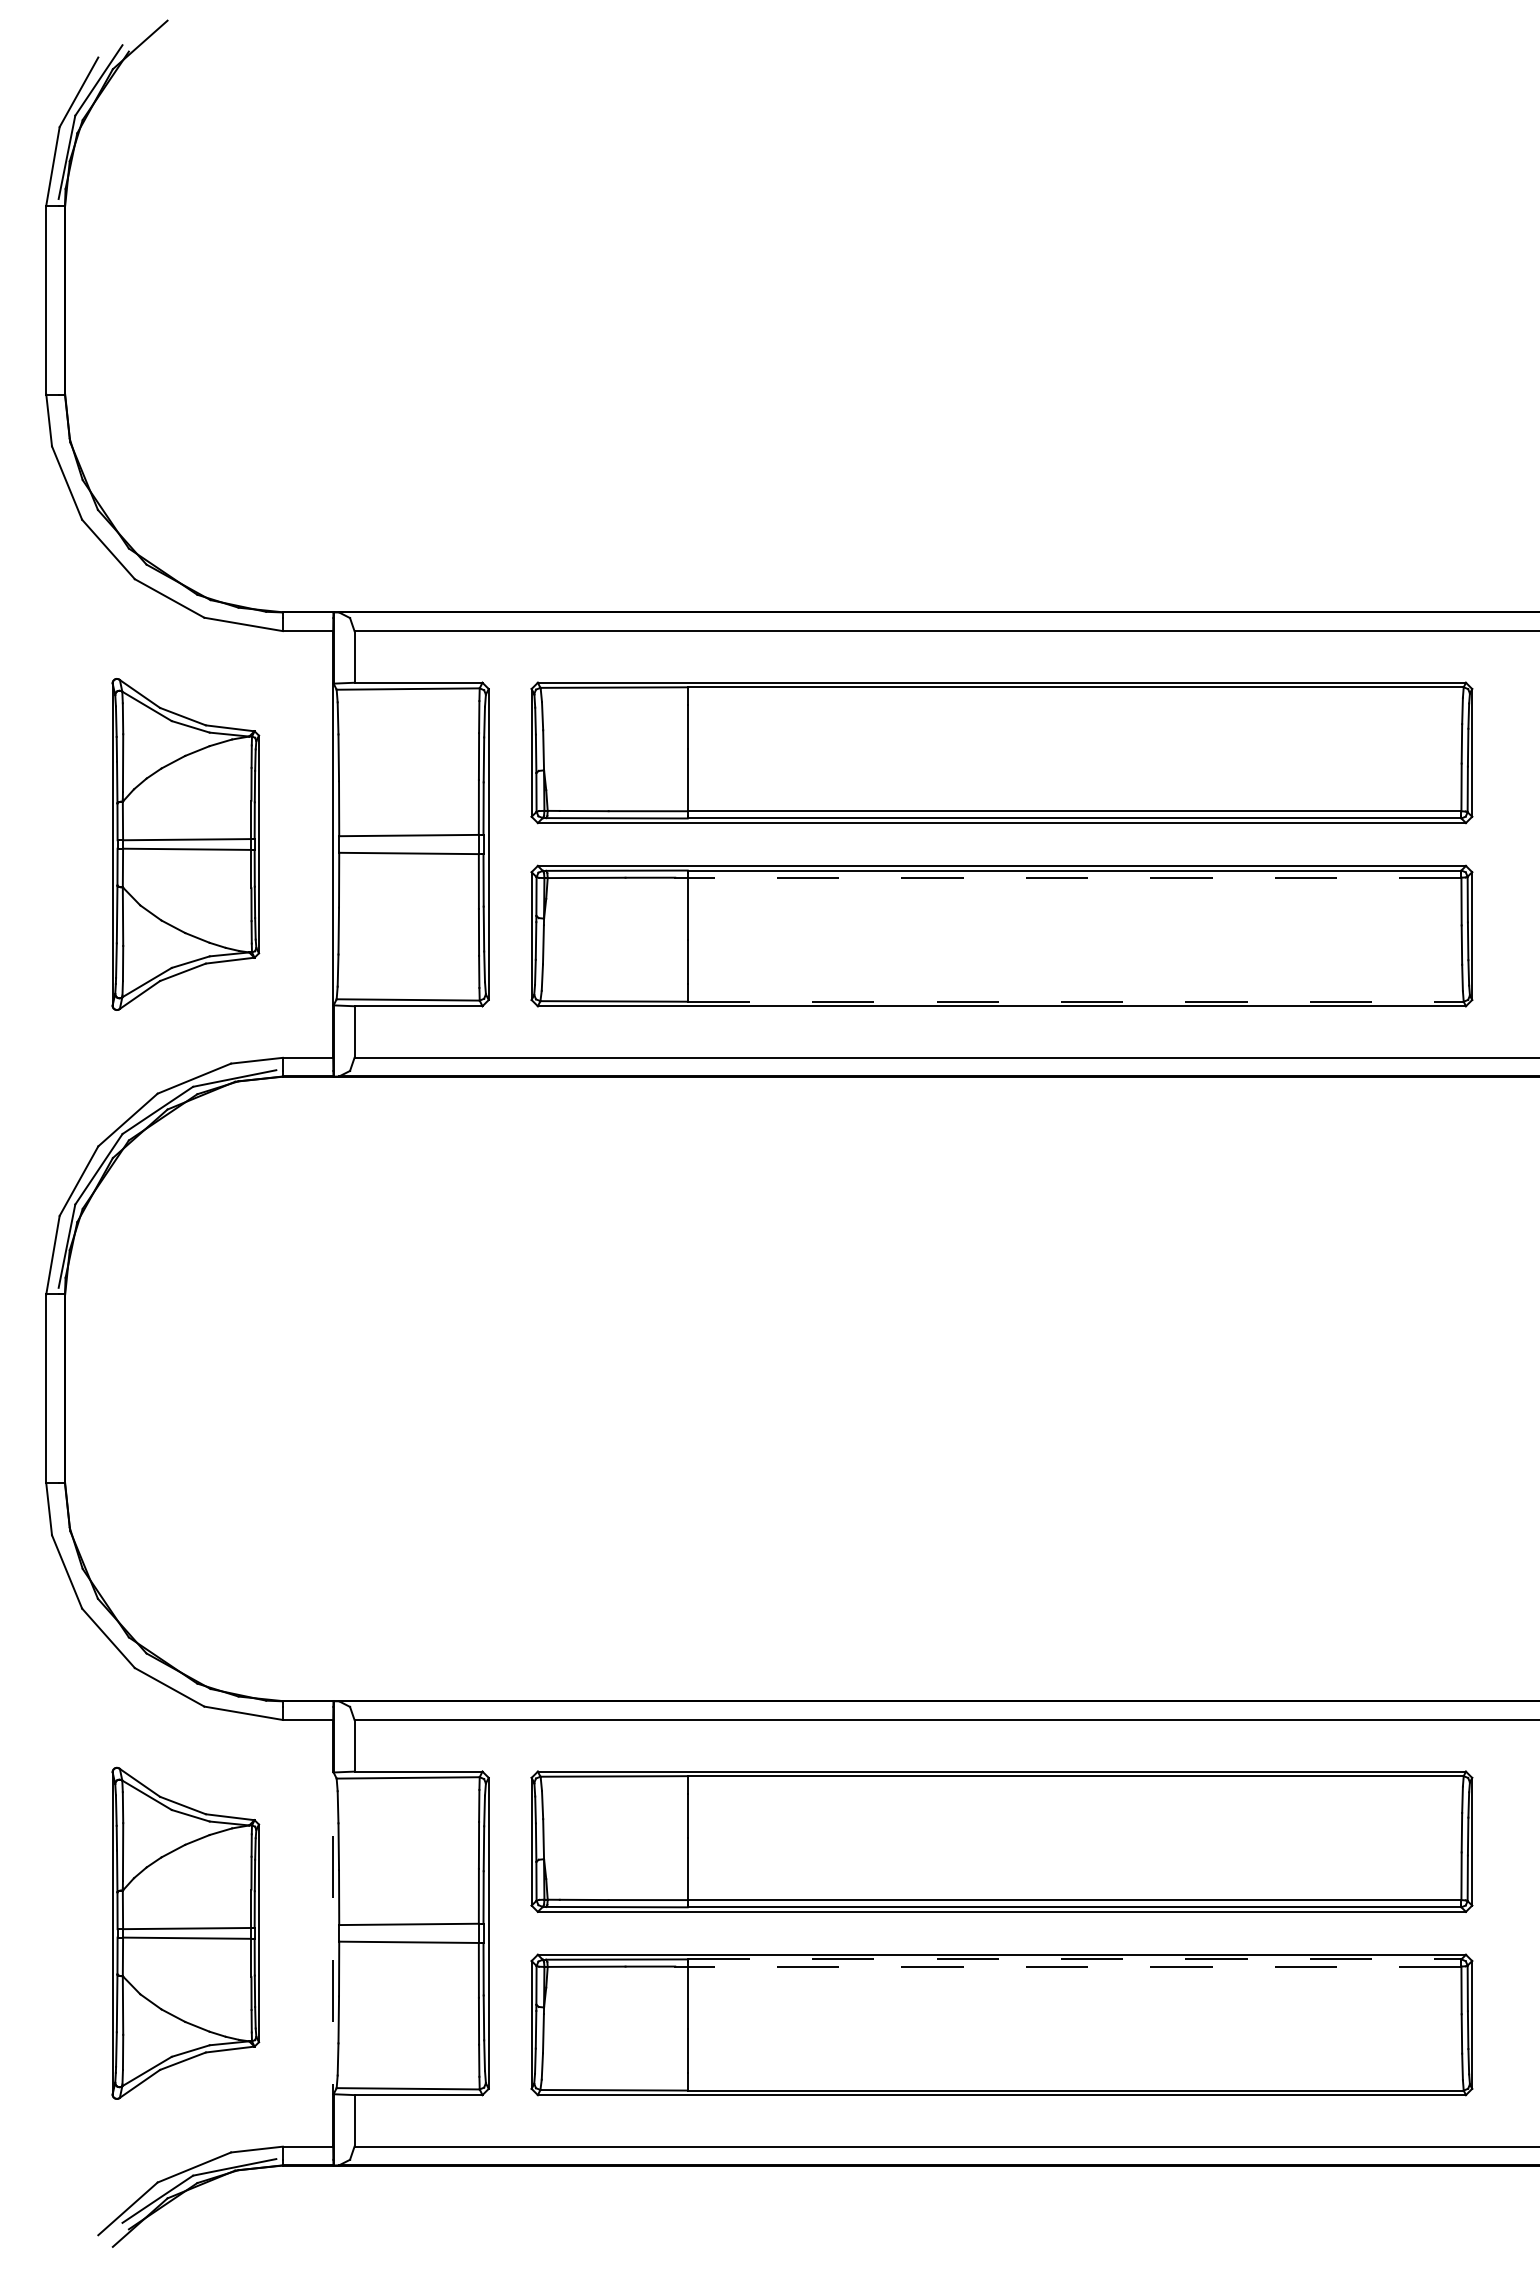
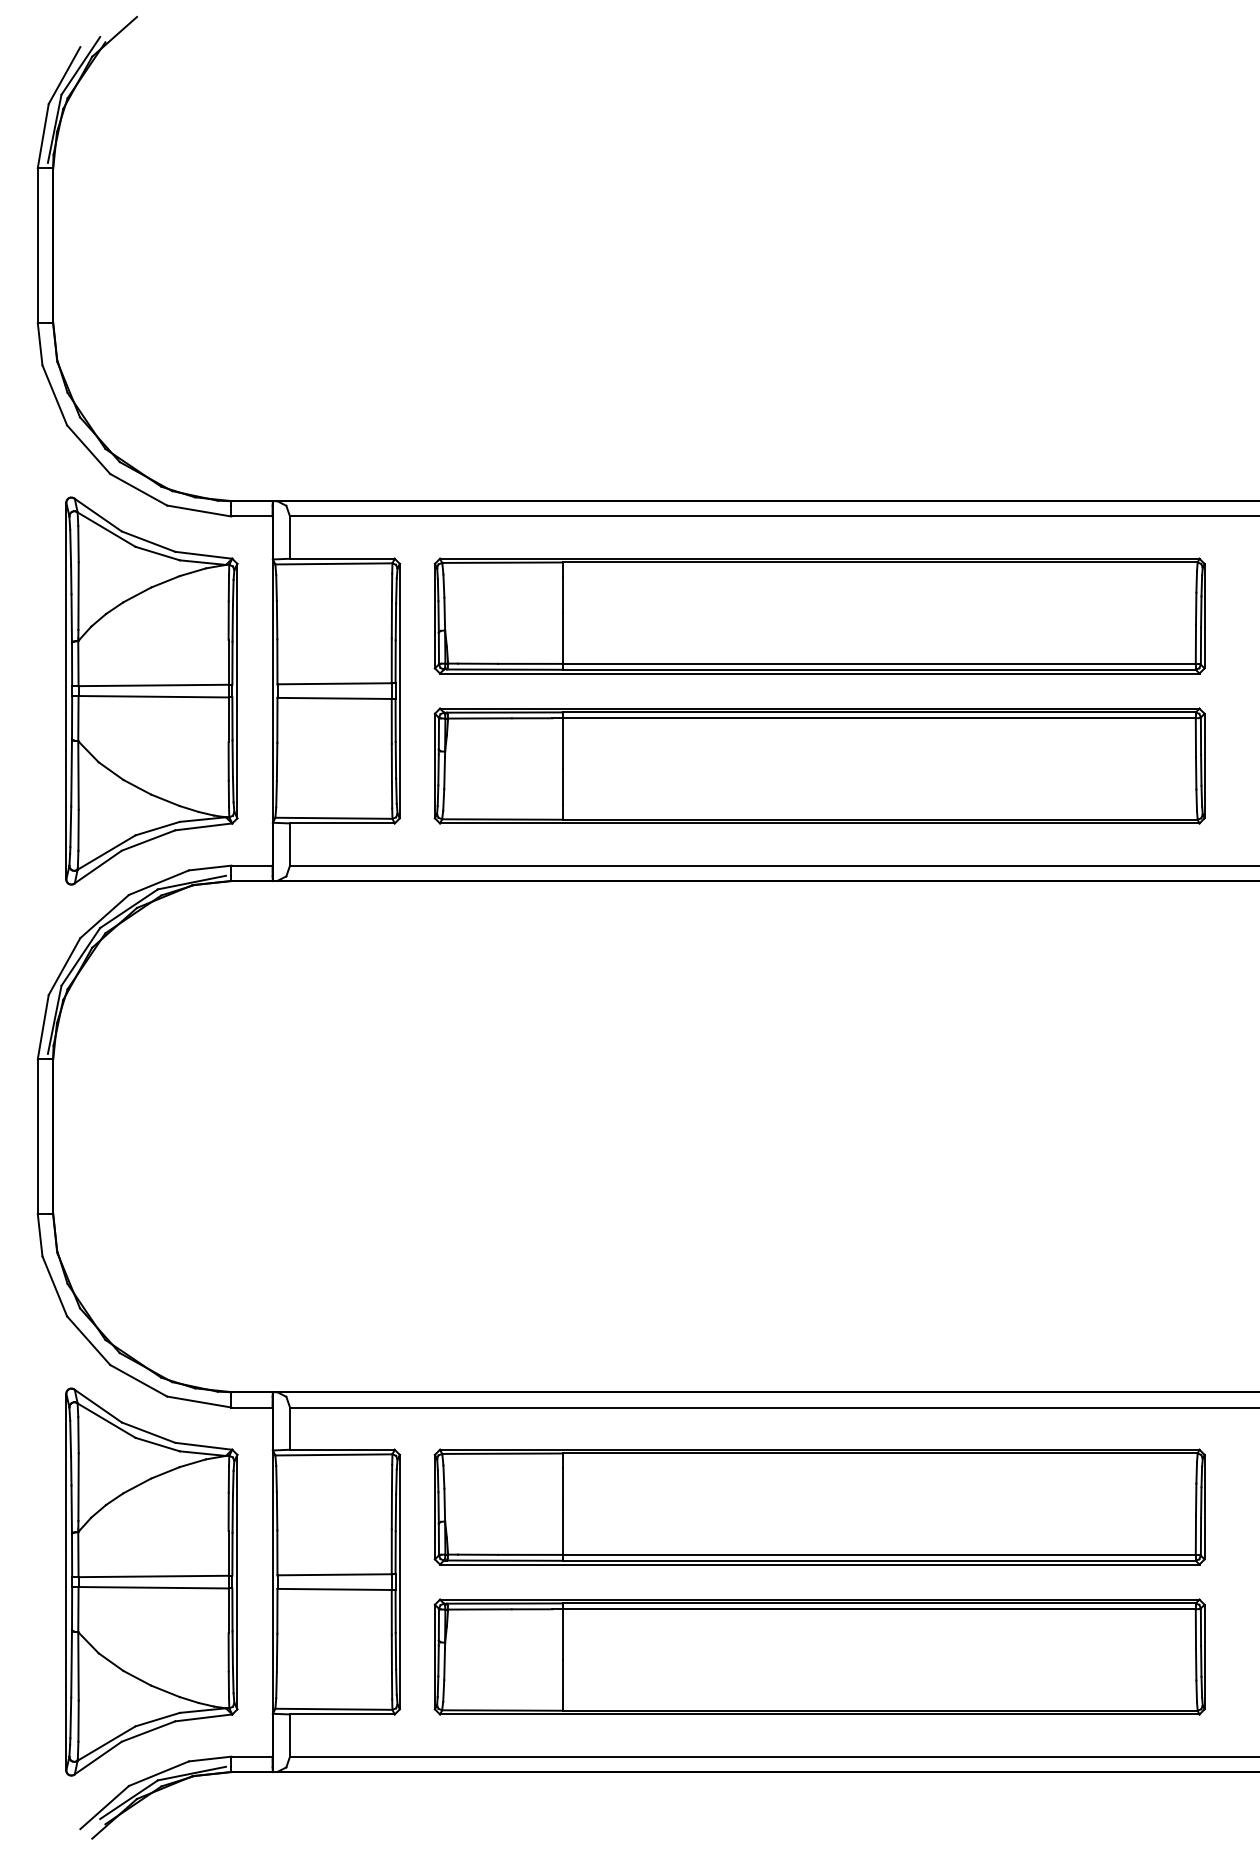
part: (185, 844) -> (151, 691), size x1.43
line: (1074, 877) -> (879, 718), dashed -> solid
line: (1076, 1001) -> (880, 819), dashed -> solid
line: (333, 1932) -> (272, 1581), dashed -> solid
part: (185, 1933) -> (151, 1582), size x1.43
line: (1074, 1959) -> (879, 1603), dashed -> solid
line: (1074, 1966) -> (879, 1609), dashed -> solid

